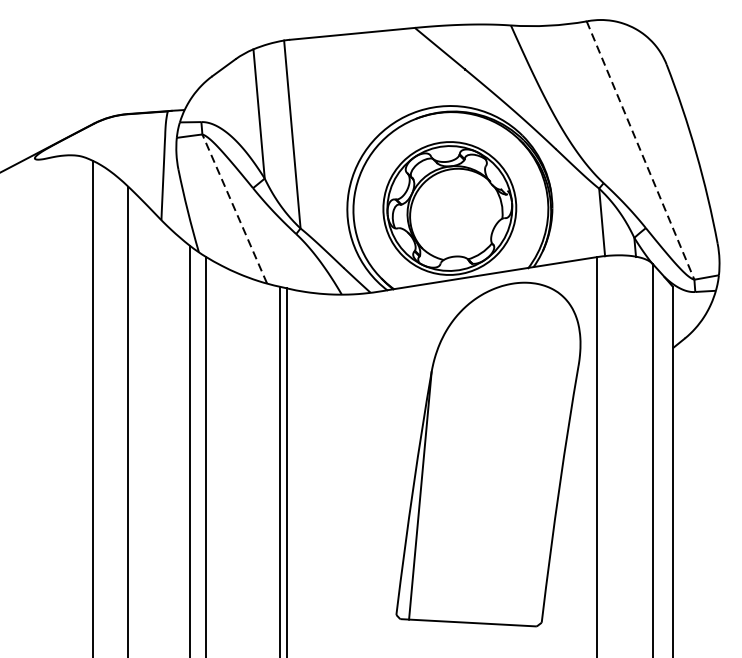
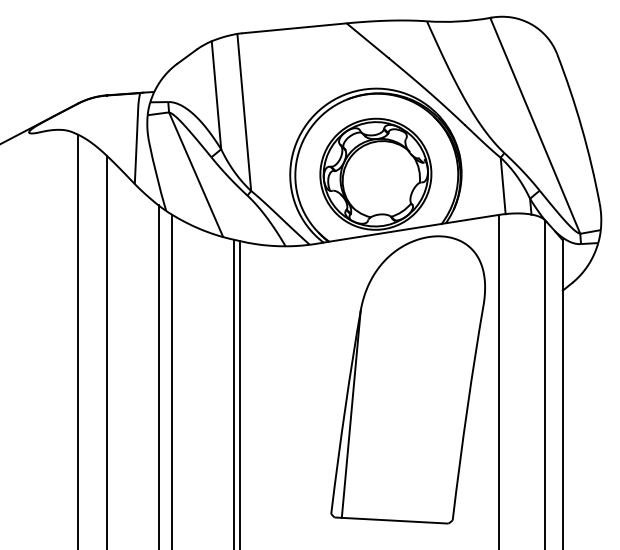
line: (640, 150) -> (535, 125), dashed -> solid
line: (235, 208) -> (196, 174), dashed -> solid

